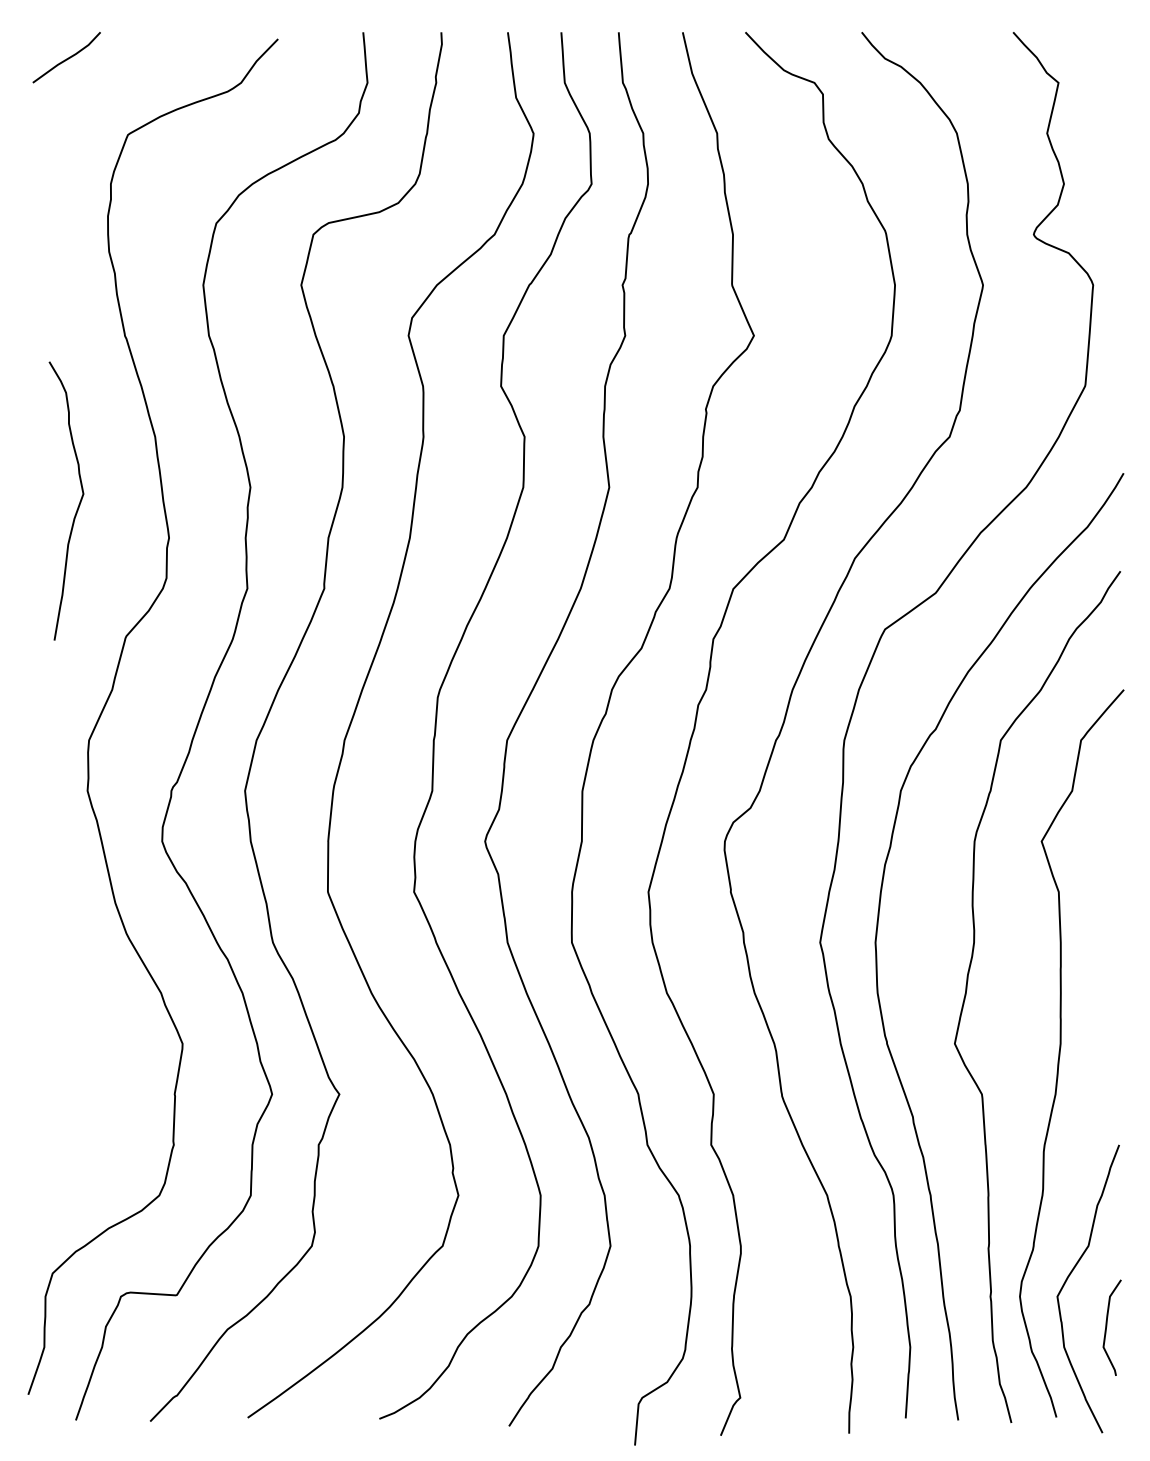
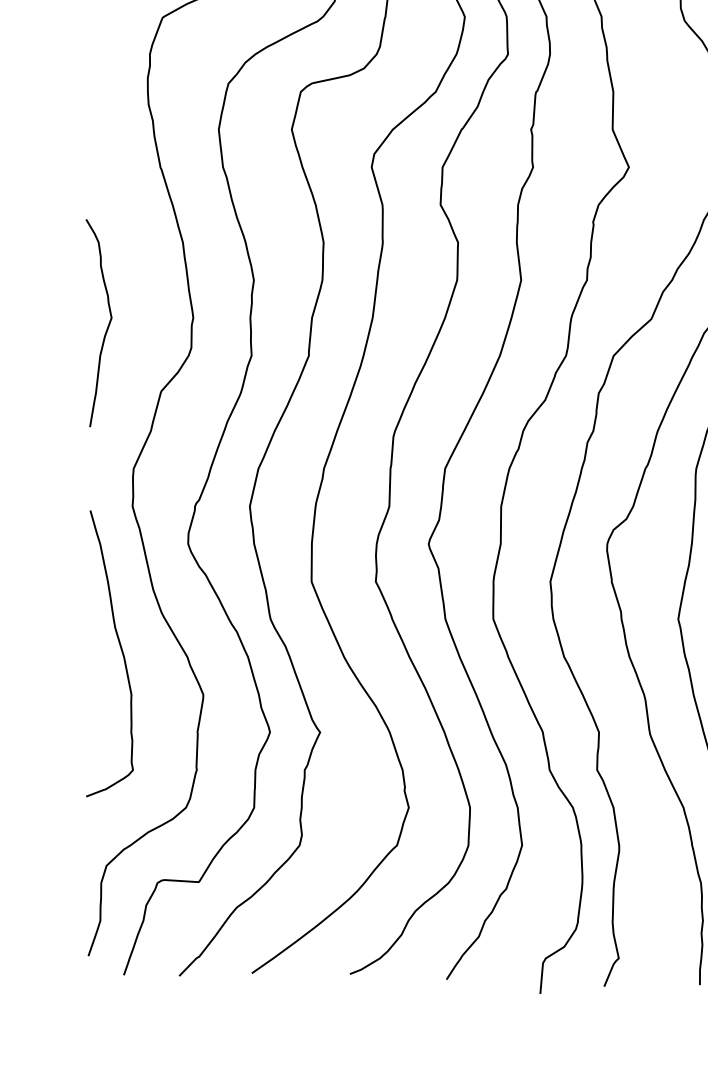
curve: (78, 504) -> (107, 325), moved
curve: (72, 985) -> (121, 651), added

